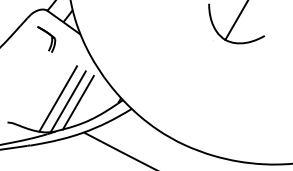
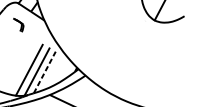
part: (46, 39) -> (18, 25), size x0.7
line: (78, 102) -> (44, 72), solid -> dashed

